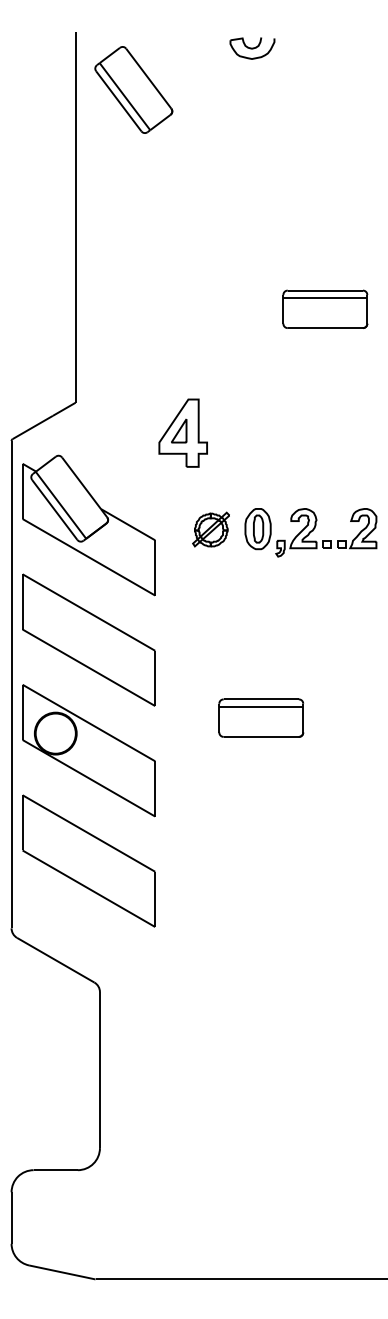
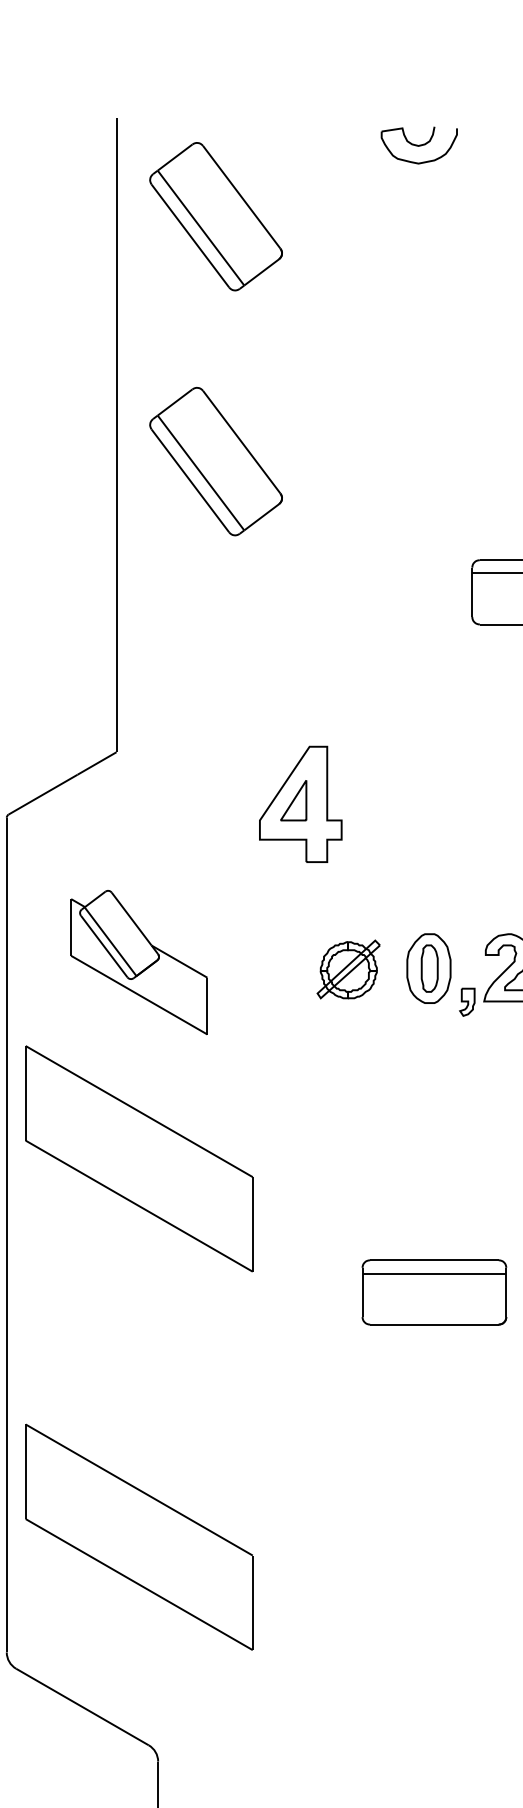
part: (133, 232) -> (215, 460), added
part: (88, 525) -> (138, 962), size x0.6
part: (88, 750) -> (138, 1347), removed

